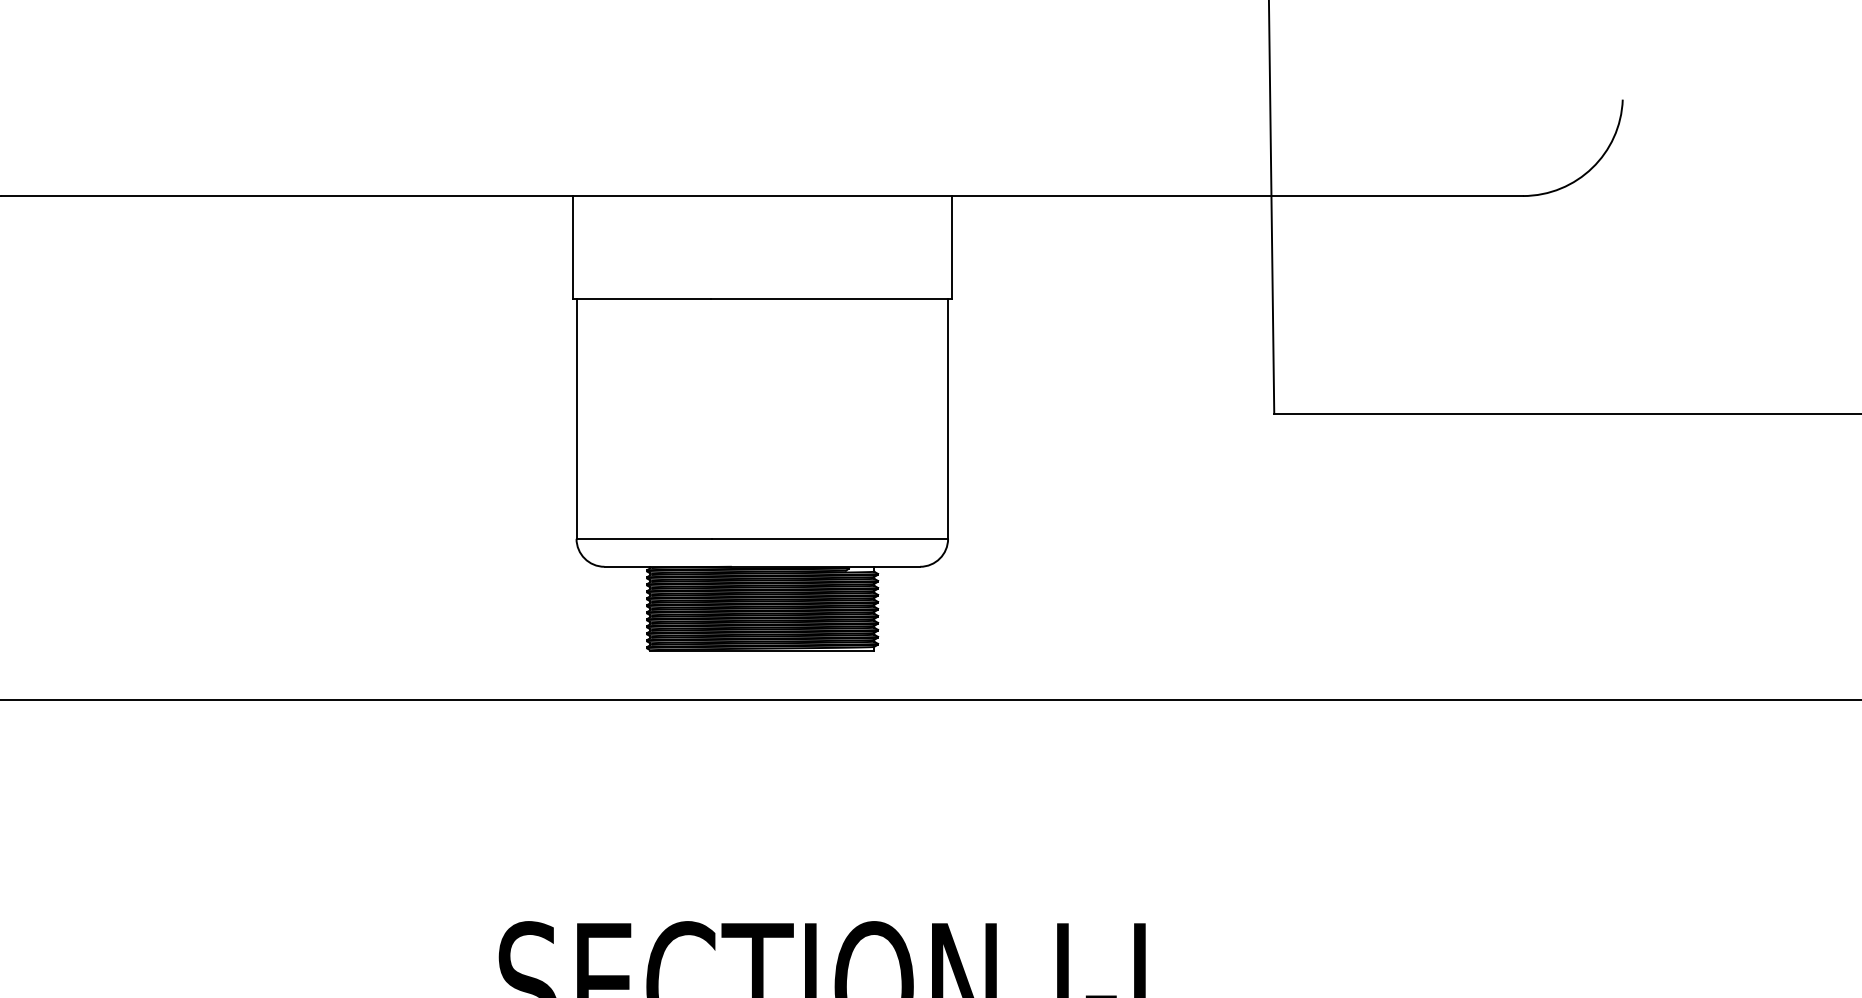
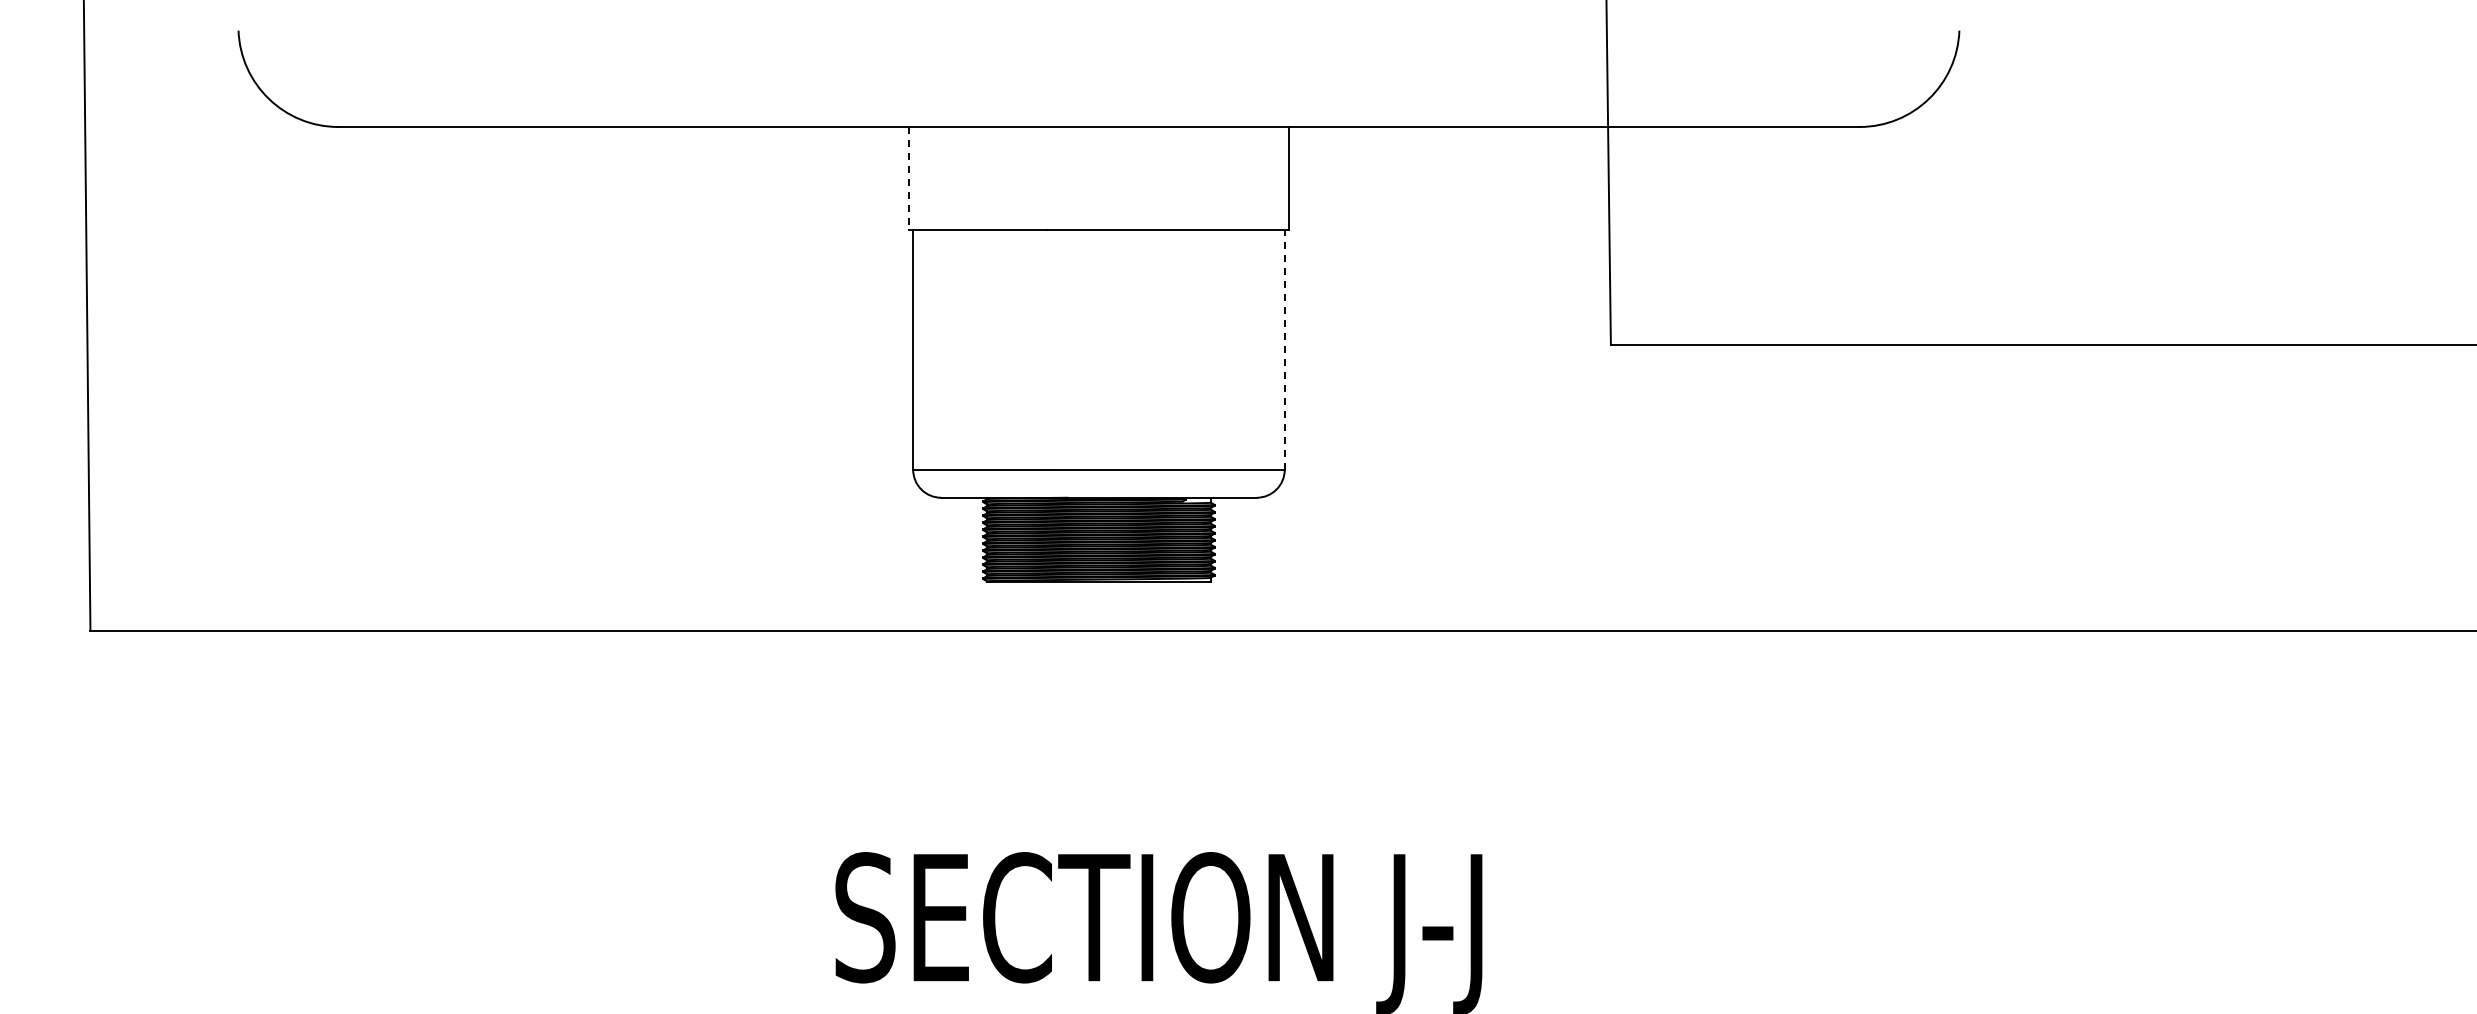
line: (572, 247) -> (909, 178), solid -> dashed
line: (947, 418) -> (1284, 349), solid -> dashed

